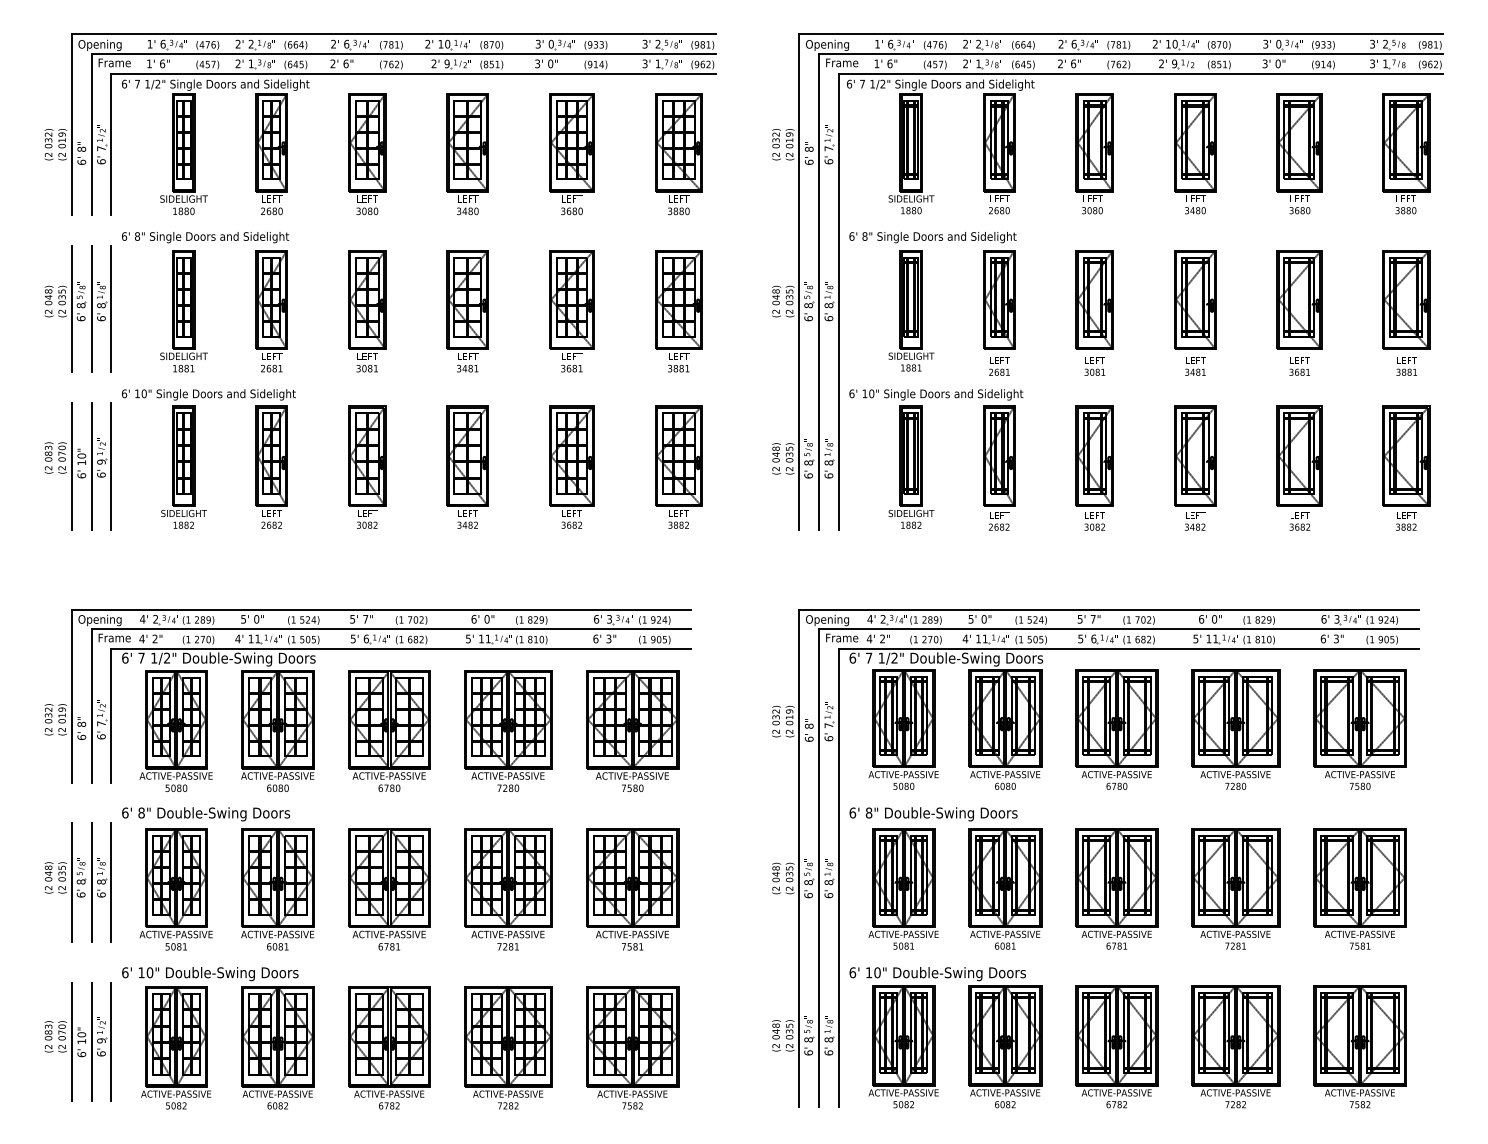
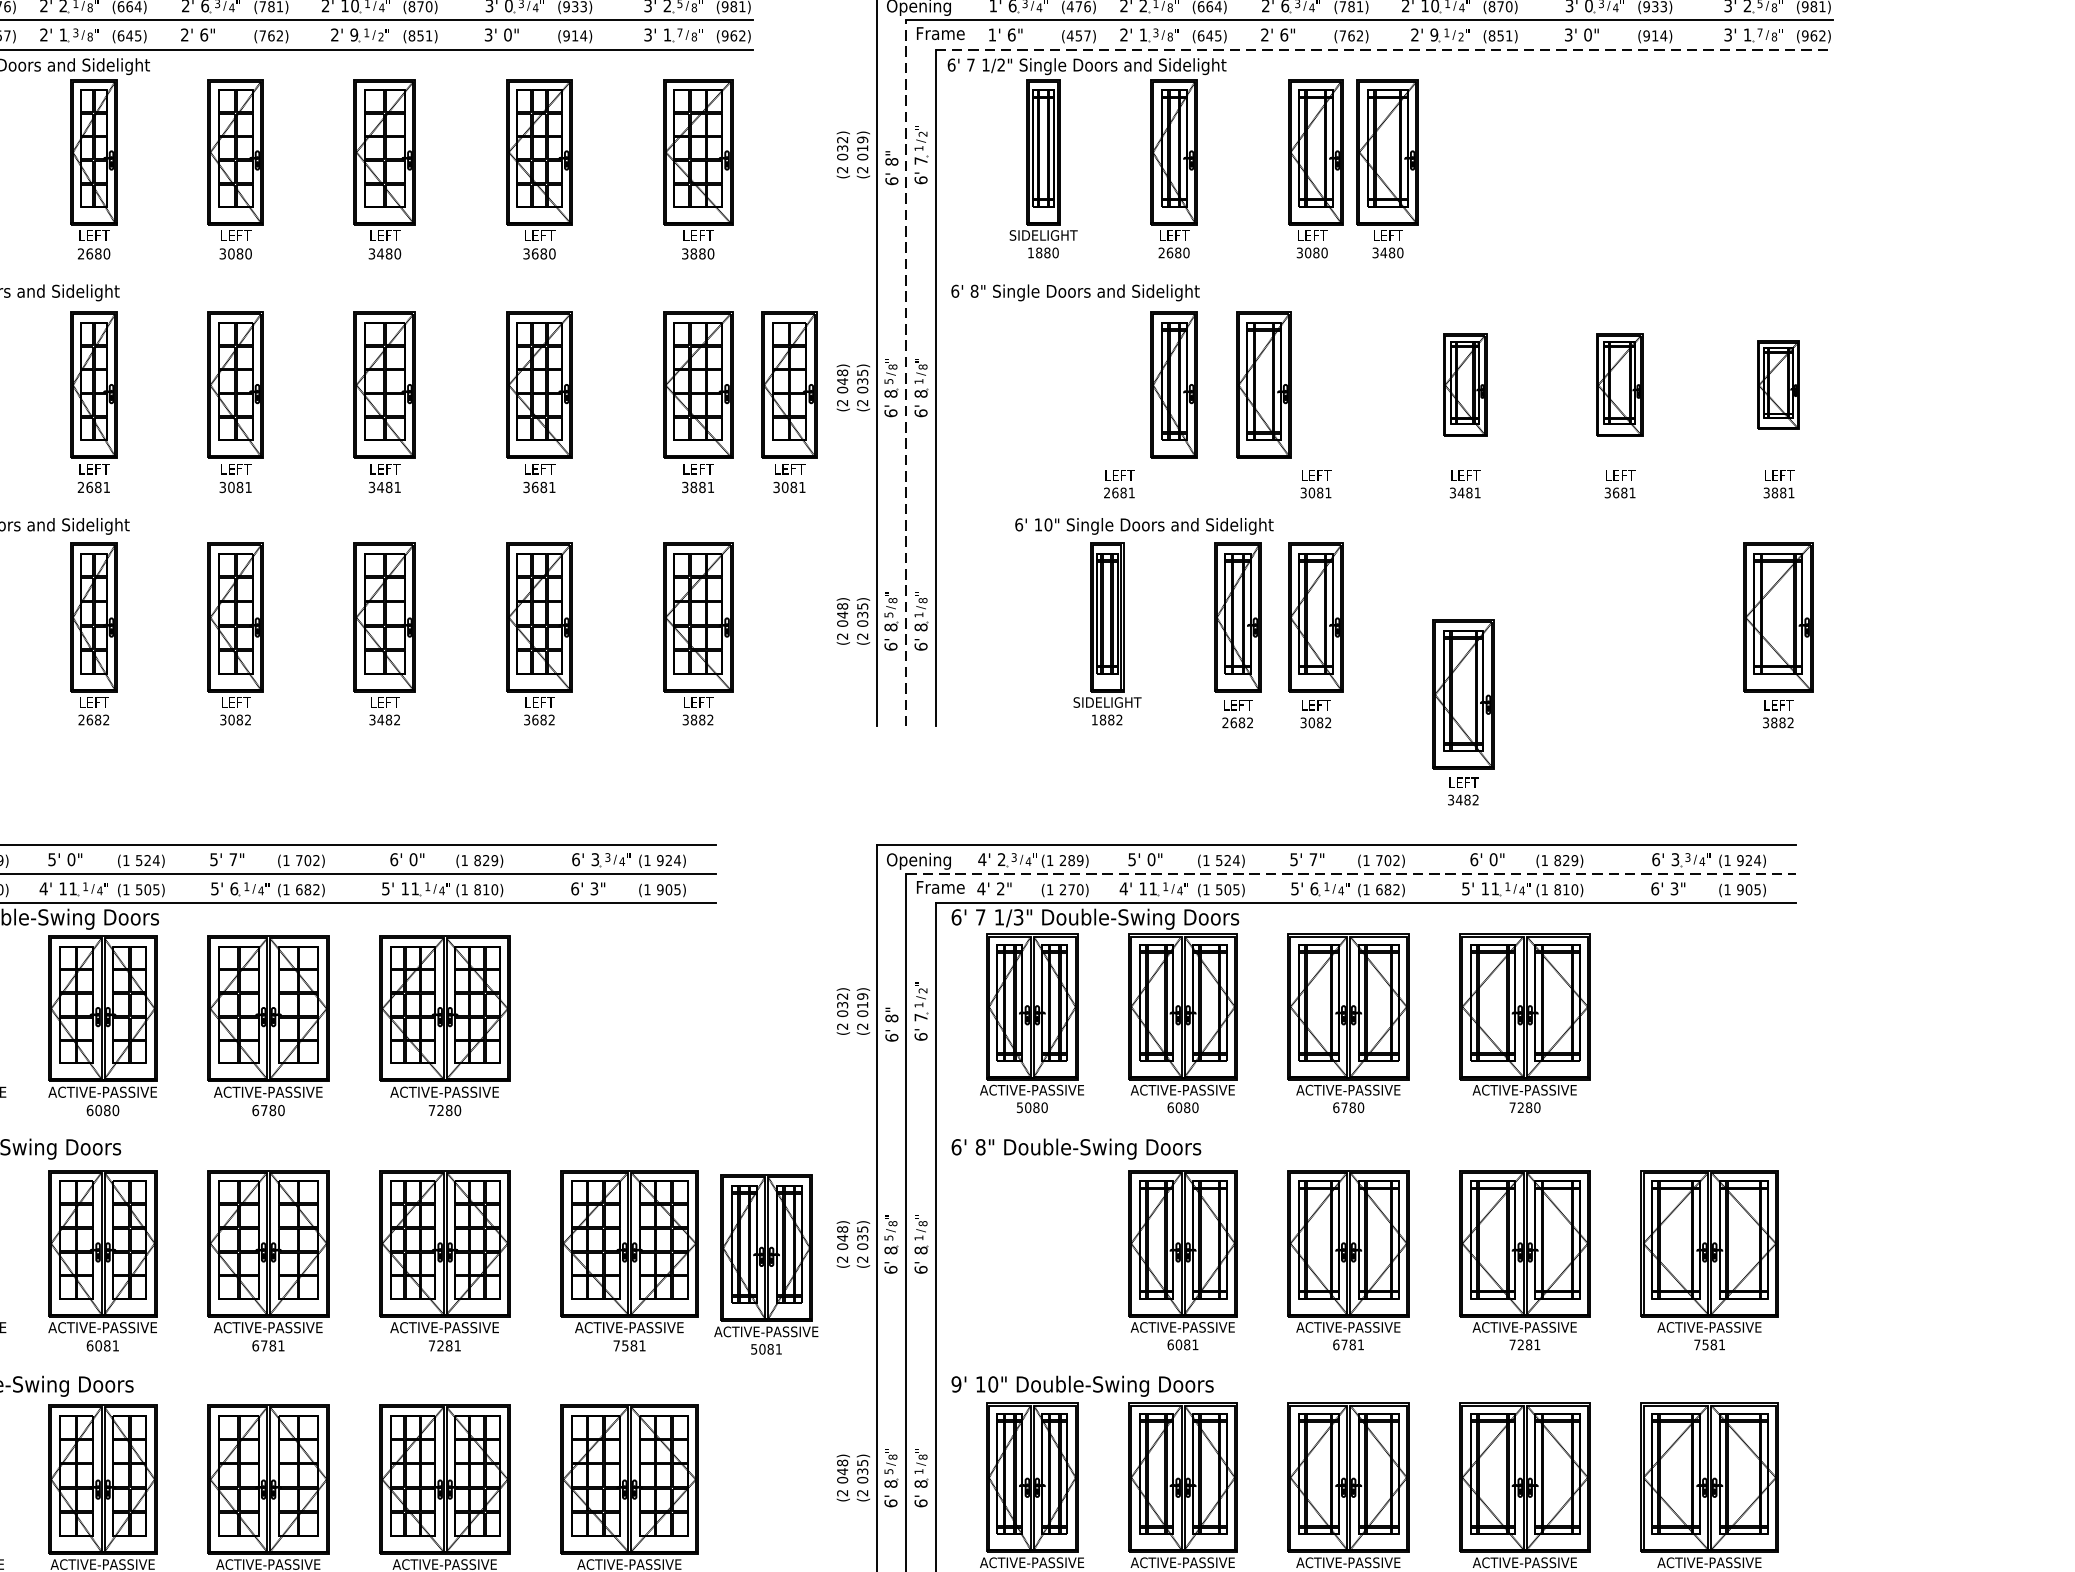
line: (1141, 73) -> (1385, 49), solid -> dashed
part: (1195, 153) -> (1388, 168), moved
part: (1299, 153) -> (1619, 168), removed
part: (1406, 153) -> (1778, 168), removed
line: (819, 291) -> (907, 372), solid -> dashed
part: (1094, 299) -> (1263, 384), moved
part: (1195, 299) -> (1465, 384), size x0.7
part: (1299, 299) -> (1619, 384), size x0.7
part: (1406, 299) -> (1778, 384), size x0.6
part: (911, 310) -> (1043, 401), removed
part: (740, 311) -> (789, 402), added
text: (999, 366) -> (1119, 484), moved
part: (922, 459) -> (1123, 622), moved
part: (1195, 467) -> (1463, 711), moved
part: (1299, 467) -> (1619, 634), removed
line: (1118, 629) -> (1350, 874), solid -> dashed
text: (894, 658) -> (1018, 917), 1/2" -> 1/3"
part: (1359, 729) -> (1708, 1023), removed
part: (632, 730) -> (629, 1024), removed
part: (903, 888) -> (766, 1263), moved
text: (852, 972) -> (956, 1384), 6' -> 9'

